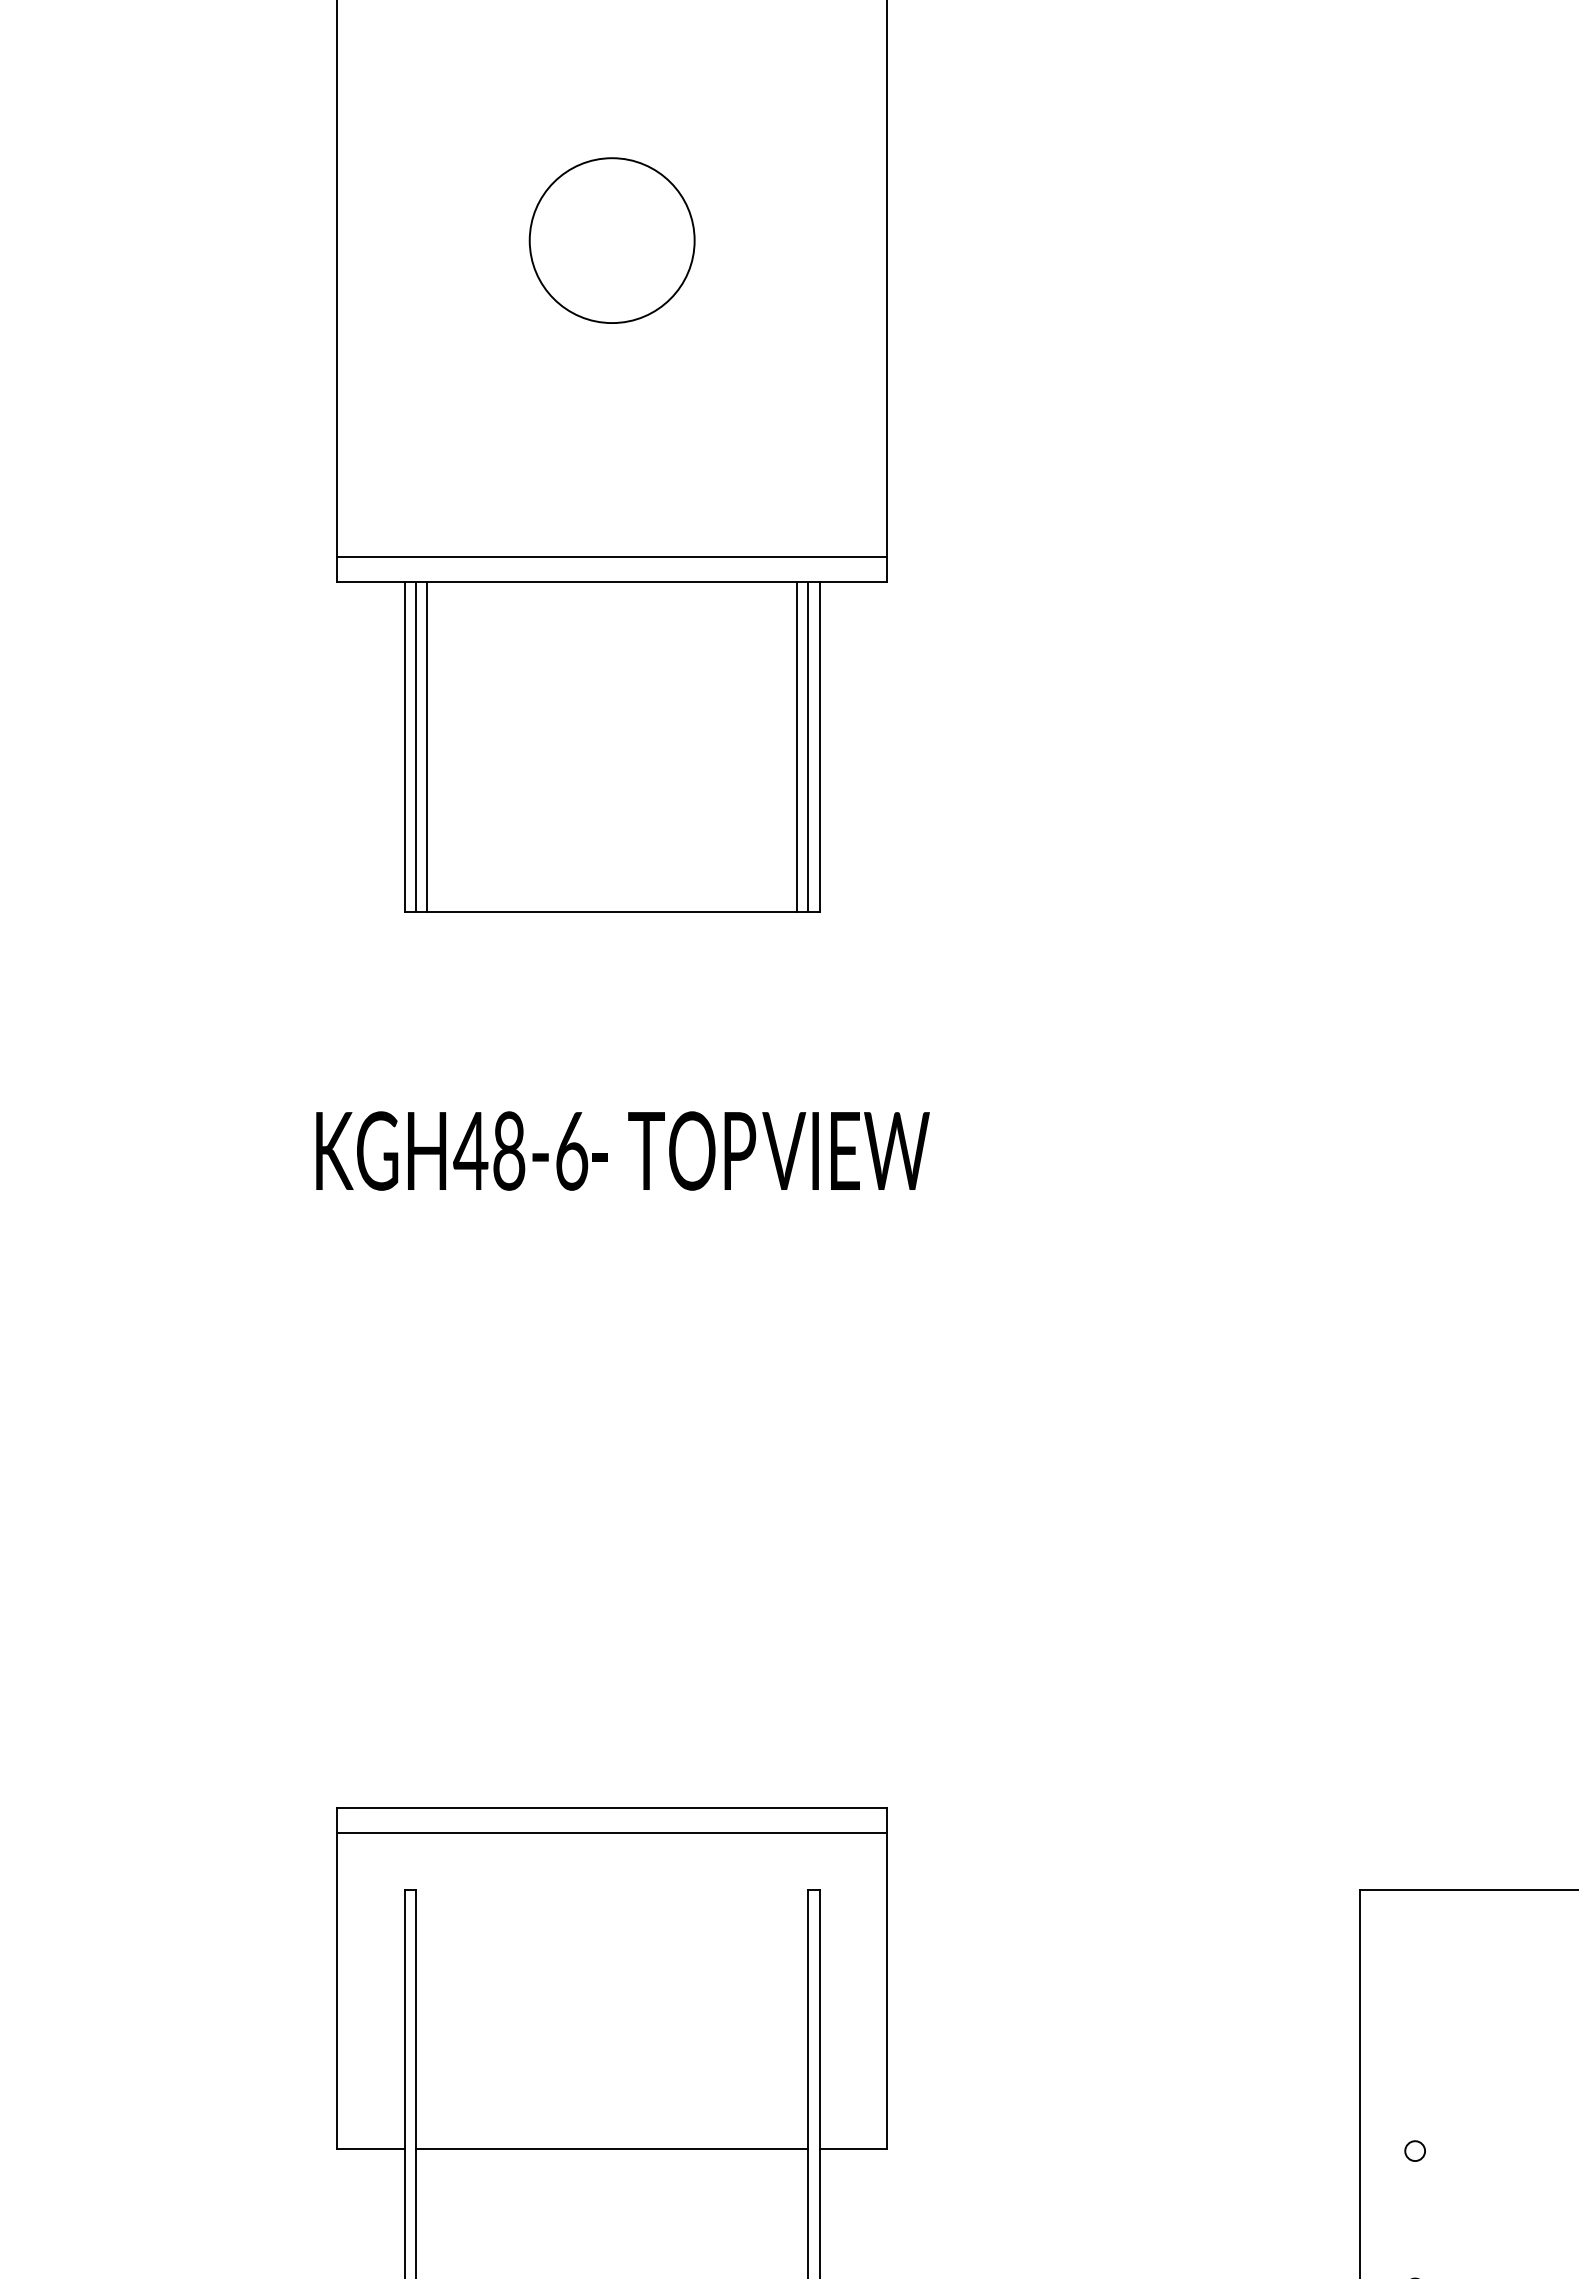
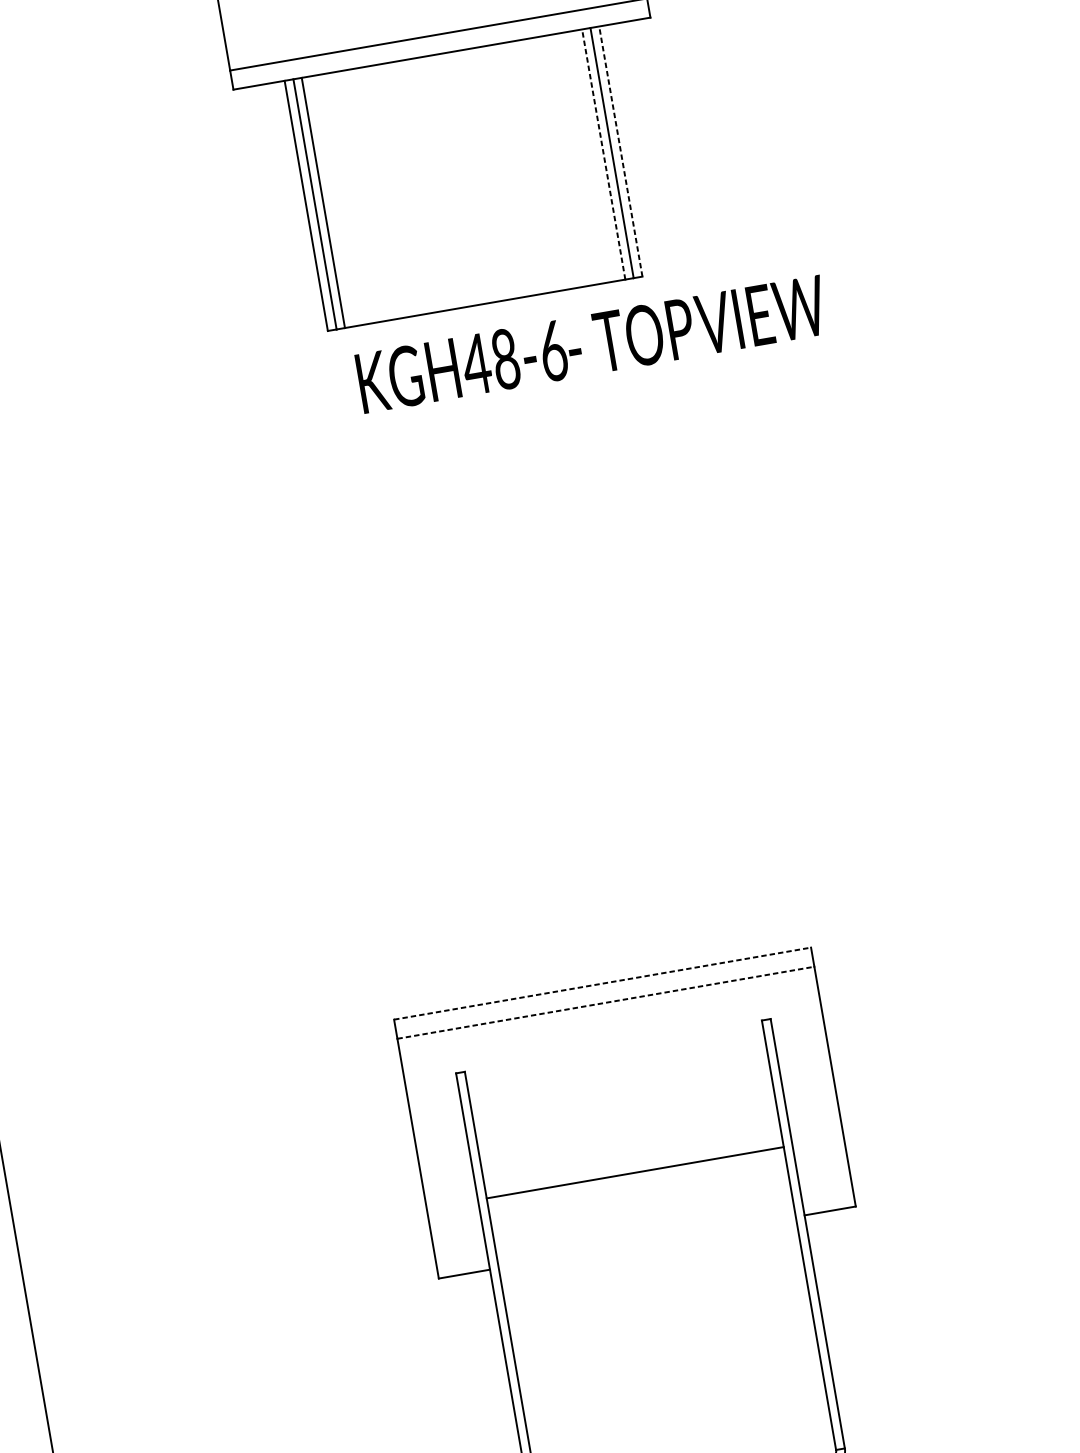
line: (796, 746) -> (603, 154), solid -> dashed
line: (819, 746) -> (620, 151), solid -> dashed
text: (622, 1150) -> (591, 343), moved
line: (612, 1807) -> (602, 983), solid -> dashed
line: (612, 1832) -> (606, 1002), solid -> dashed
line: (611, 2148) -> (634, 1172), moved

